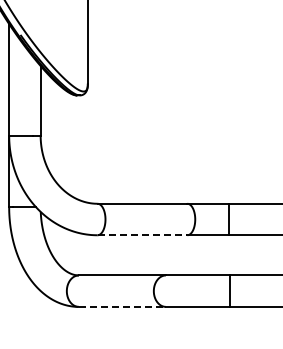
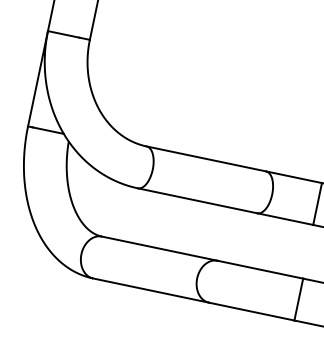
line: (142, 235) -> (197, 201), dashed -> solid
line: (122, 306) -> (151, 290), dashed -> solid

